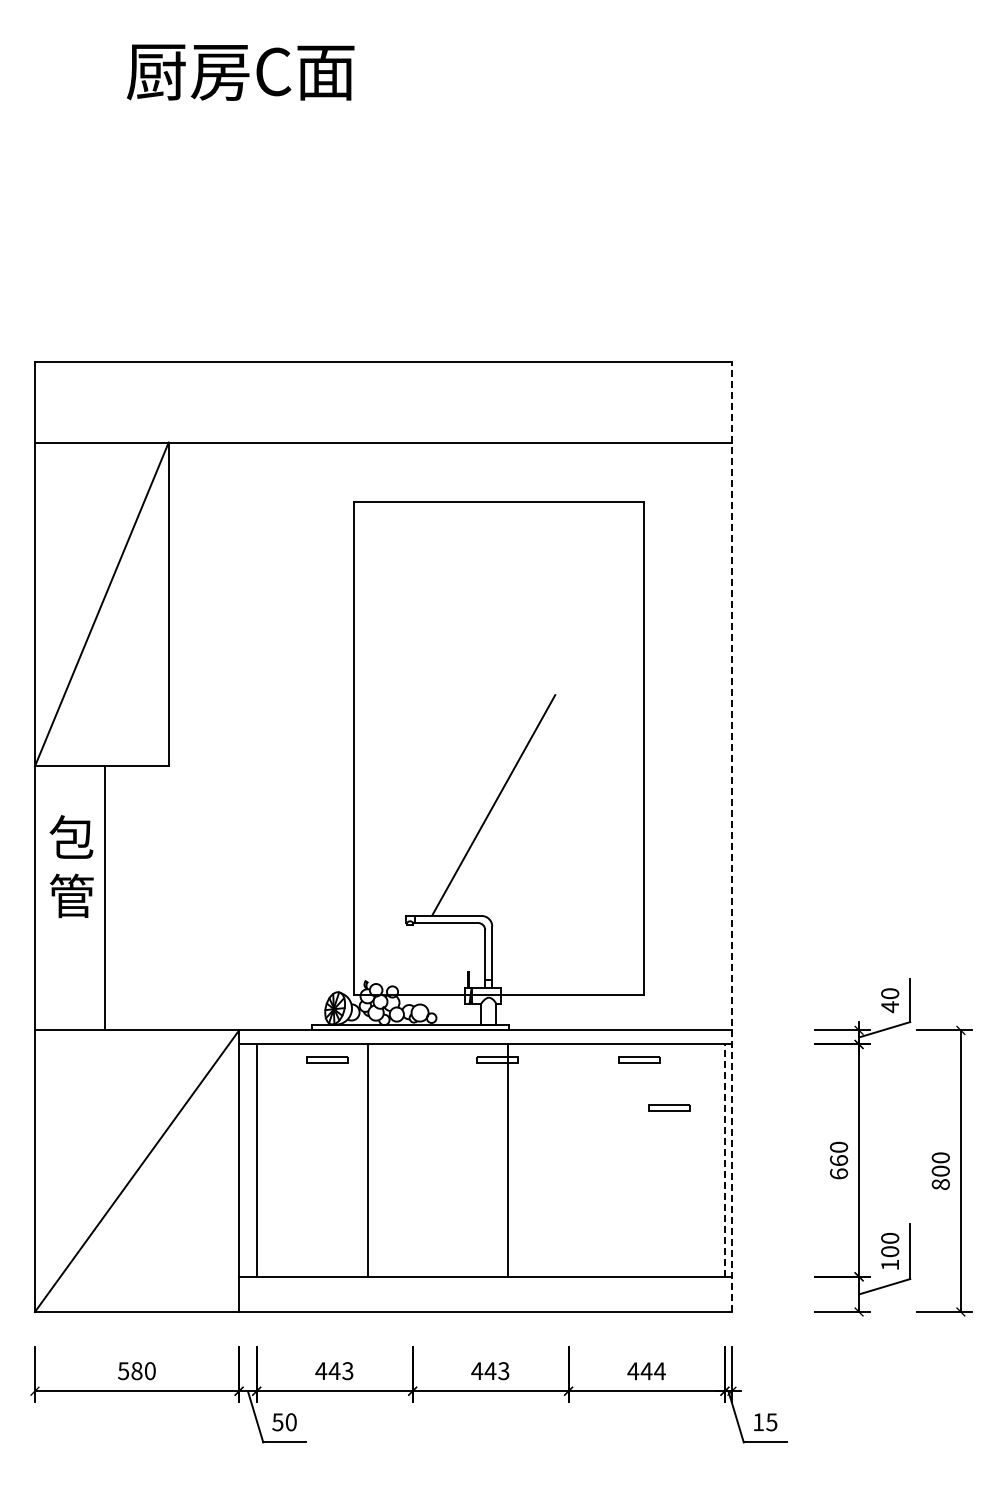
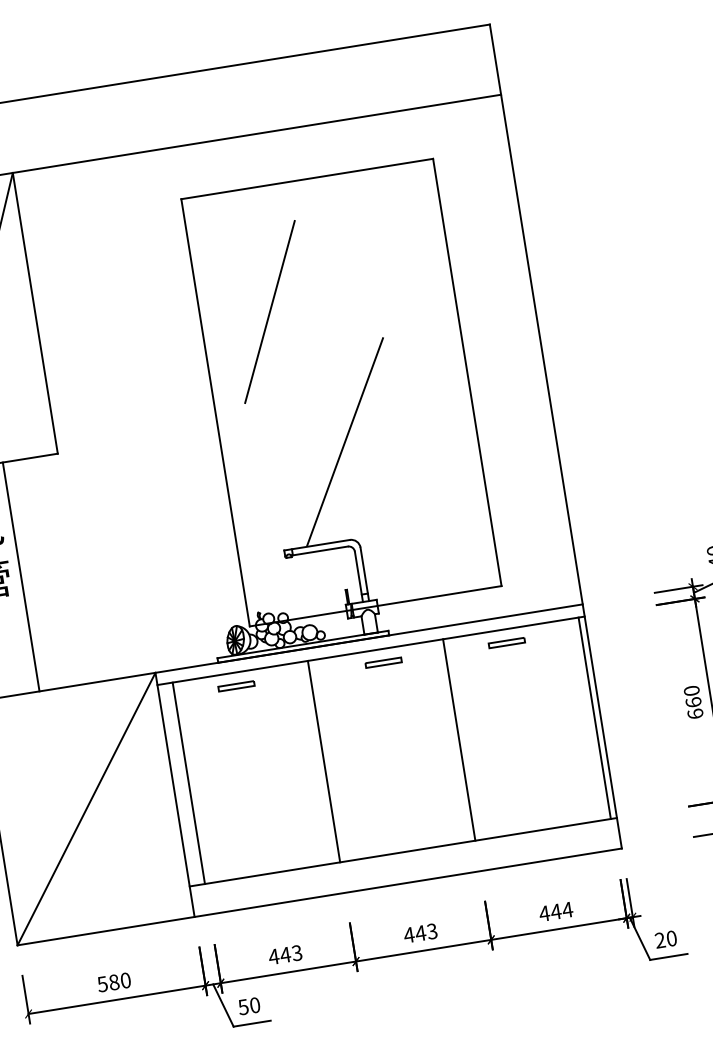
line: (432, 644) -> (269, 311), added
line: (731, 836) -> (555, 436), dashed -> solid
part: (669, 1107) -> (539, 679), removed
line: (367, 1160) -> (323, 761), moved
line: (507, 1160) -> (459, 739), moved
line: (724, 1160) -> (594, 718), dashed -> solid
text: (765, 1422) -> (666, 939), 15 -> 20

